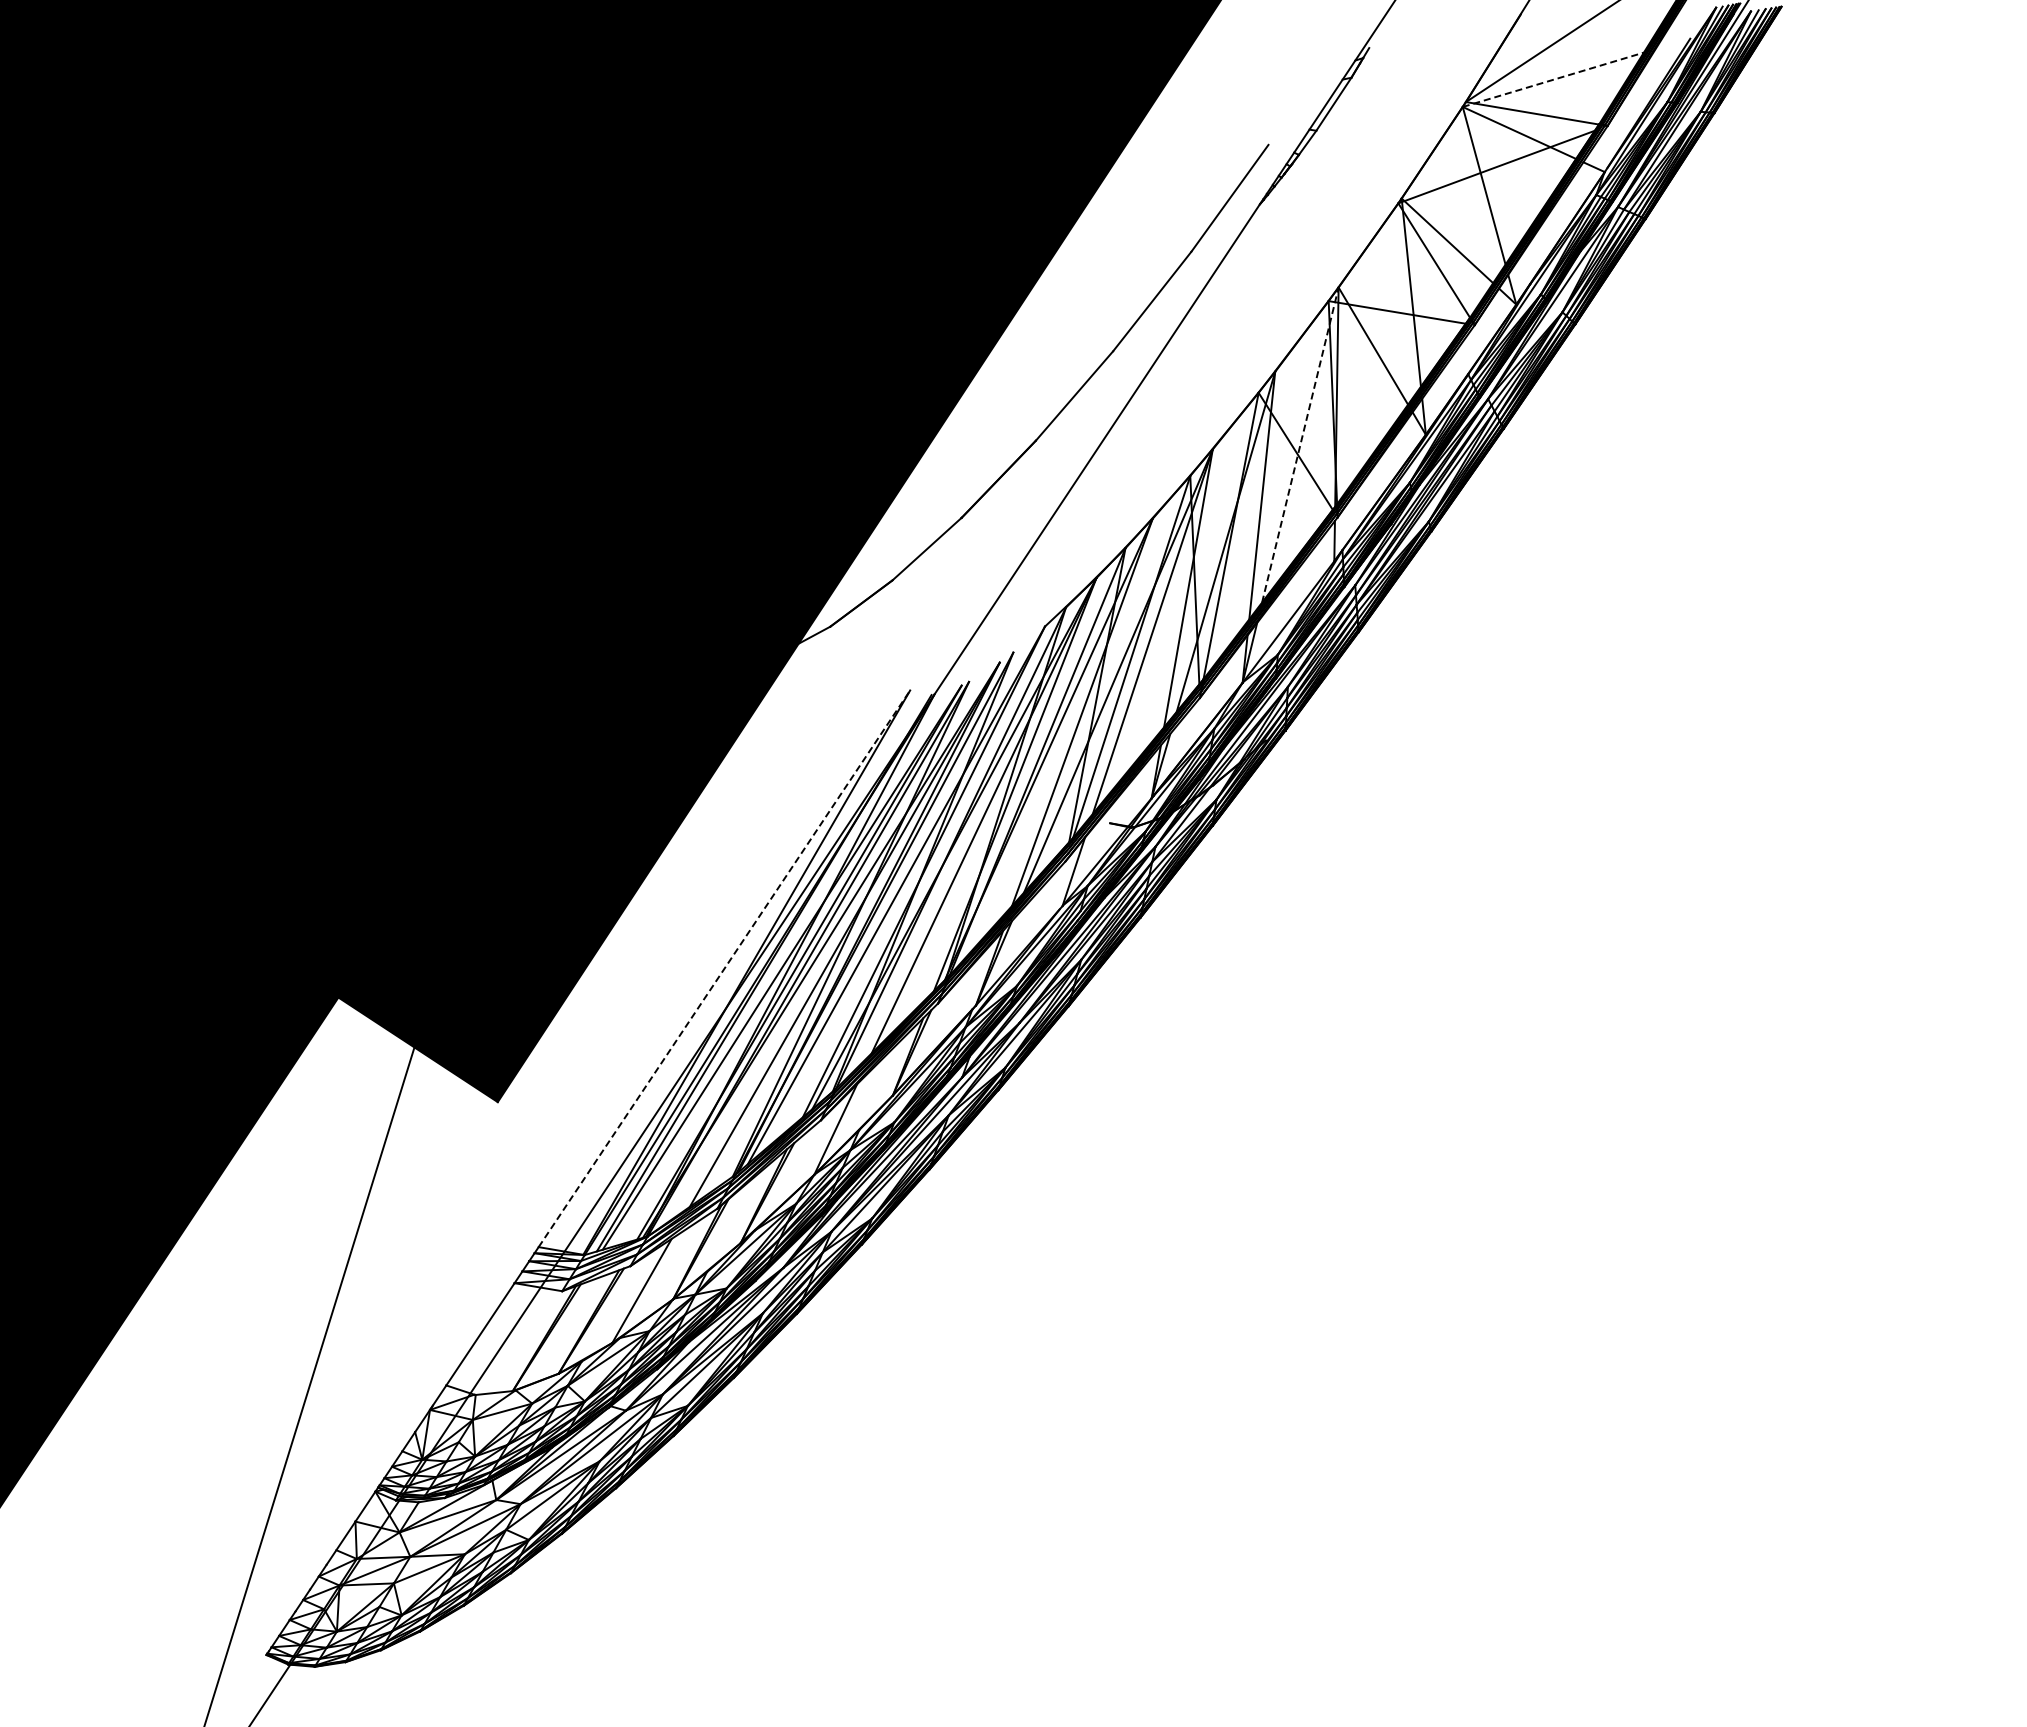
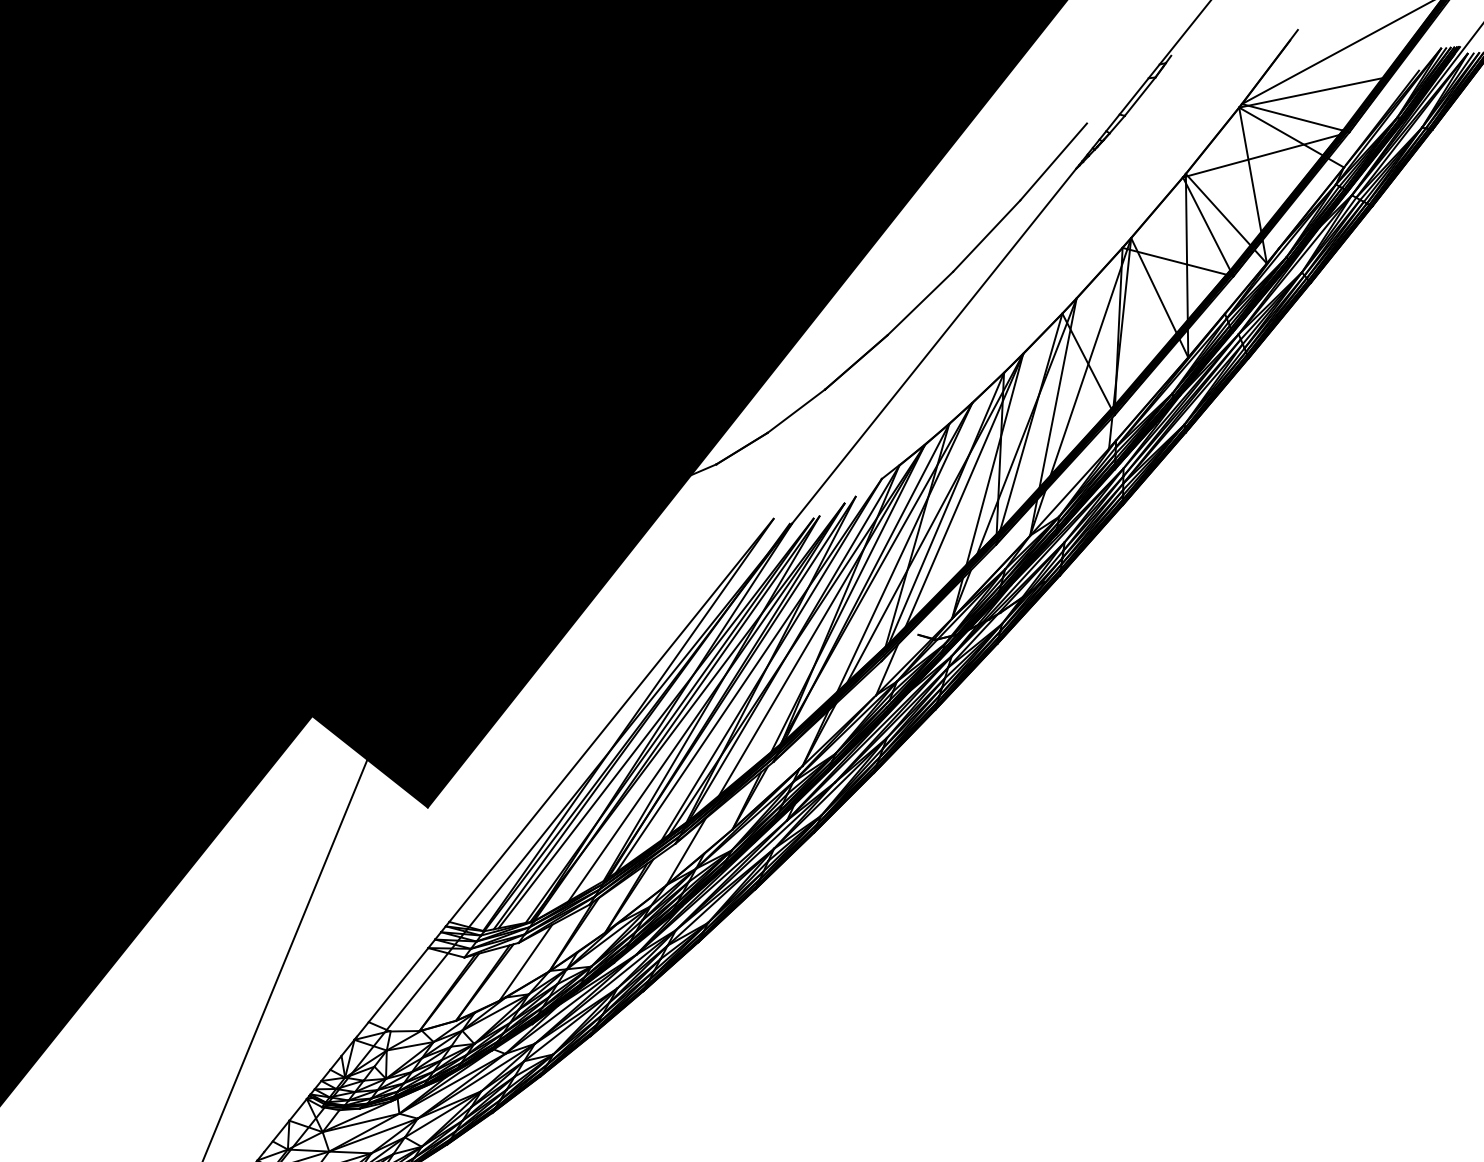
line: (1553, 79) -> (1310, 92), dashed -> solid
line: (1300, 444) -> (1091, 356), dashed -> solid
line: (724, 968) -> (611, 720), dashed -> solid

